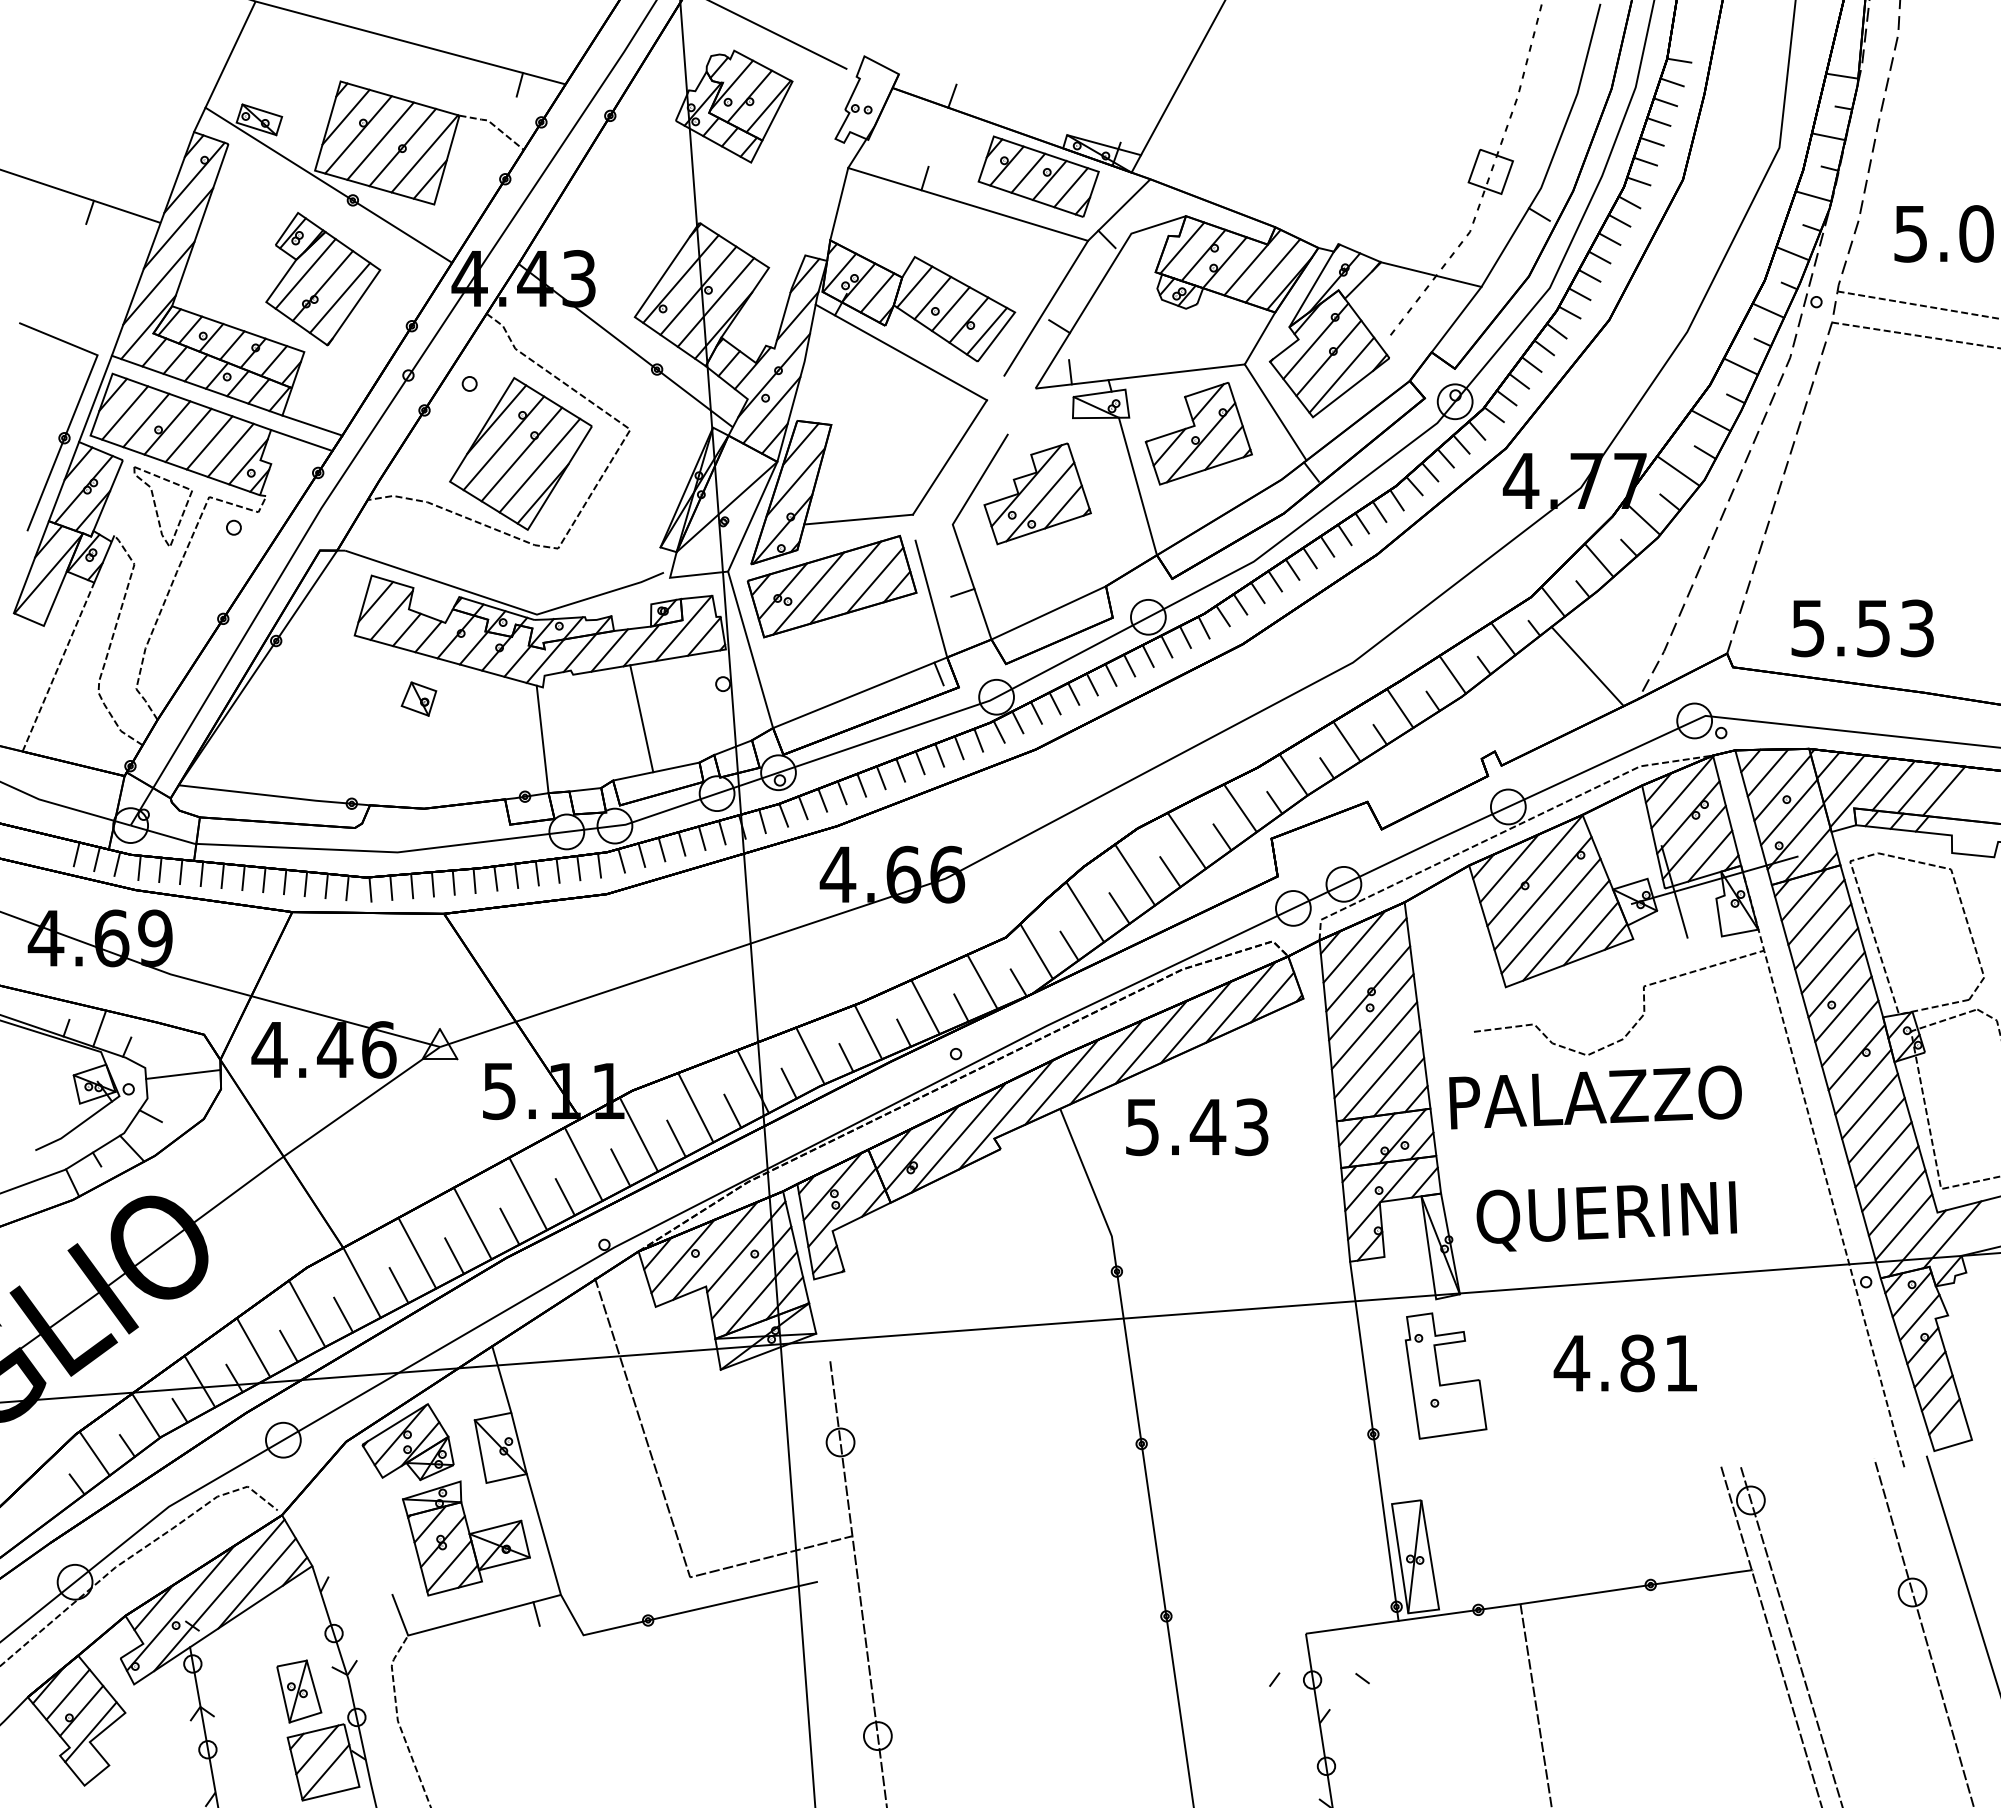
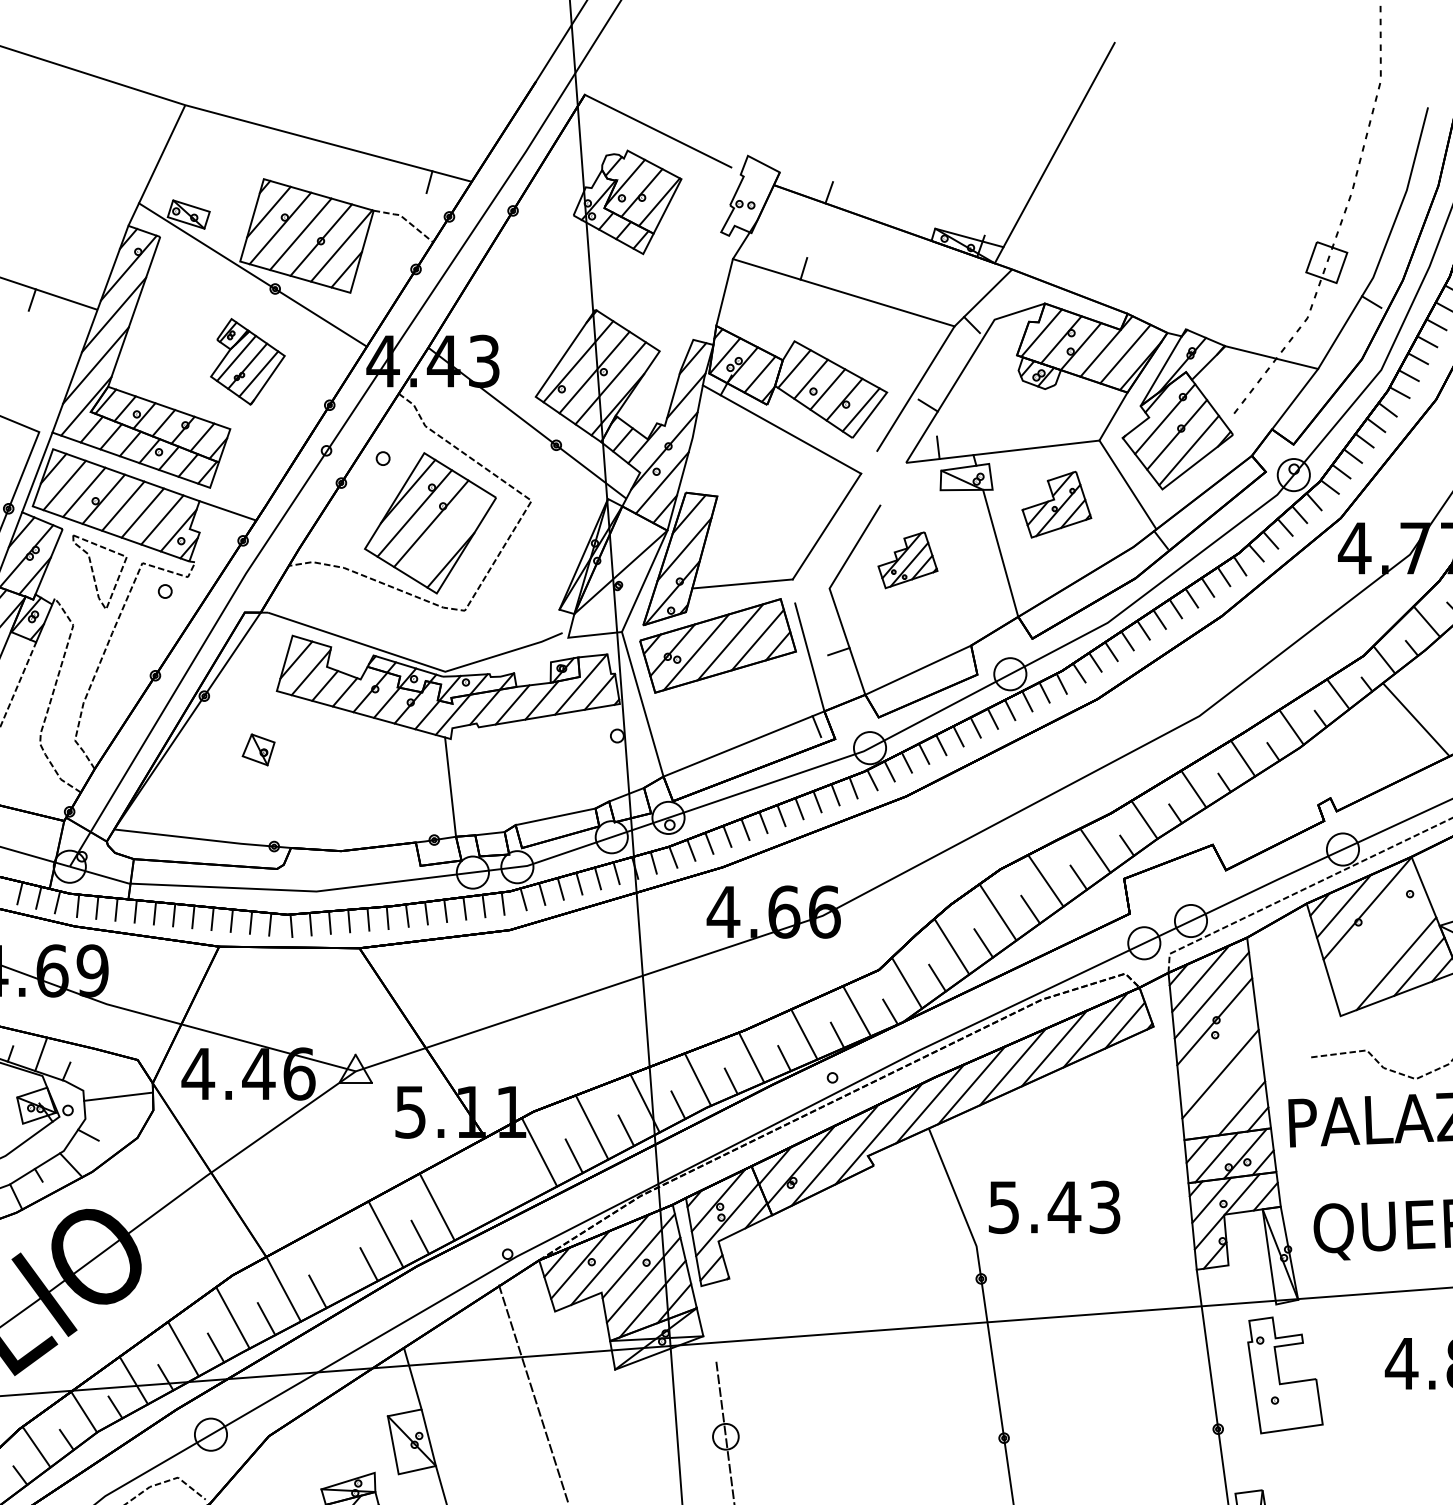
part: (1038, 176) -> (908, 266), removed
part: (323, 279) -> (248, 362), size x0.7
line: (312, 425) -> (237, 497), removed
part: (1198, 433) -> (1056, 504), size x0.7
line: (539, 465) -> (447, 533), removed
part: (1037, 493) -> (907, 559), size x0.6
part: (418, 698) -> (258, 749), moved
line: (641, 718) -> (541, 767), removed
line: (1542, 893) -> (1374, 929), removed
line: (1550, 915) -> (1381, 949), removed
line: (1372, 1021) -> (1217, 1047), removed
line: (1381, 1075) -> (1225, 1097), removed
text: (1197, 1127) -> (1054, 1207), moved
line: (583, 1163) -> (488, 1178), removed
line: (620, 1167) -> (522, 1182), removed
line: (564, 1197) -> (470, 1210), removed
line: (417, 1252) -> (334, 1261), removed
part: (407, 1442) -> (325, 1436), removed

